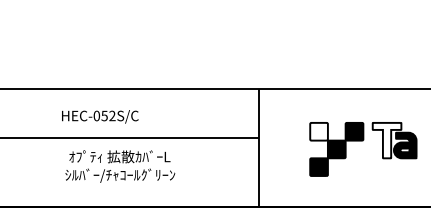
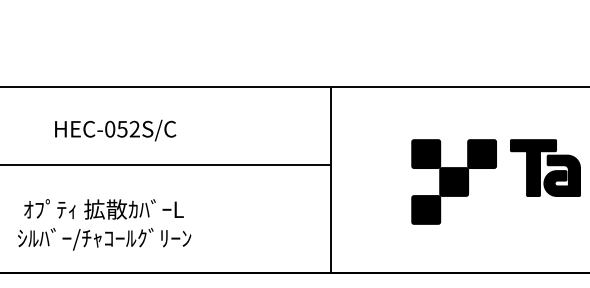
text: (100, 116) -> (115, 130), moved
fill: (318, 131) -> (425, 153), added
fill: (386, 140) -> (532, 167), added
text: (120, 166) -> (104, 224), moved

